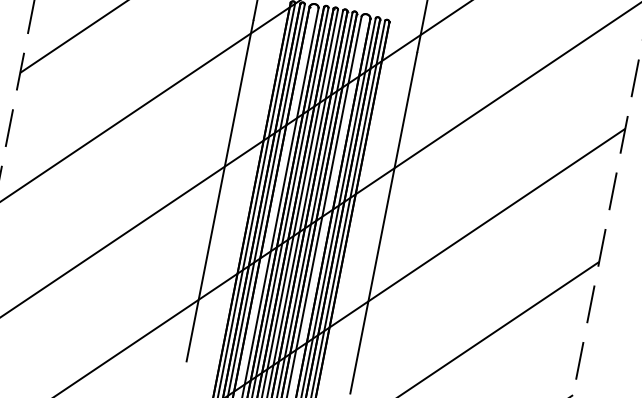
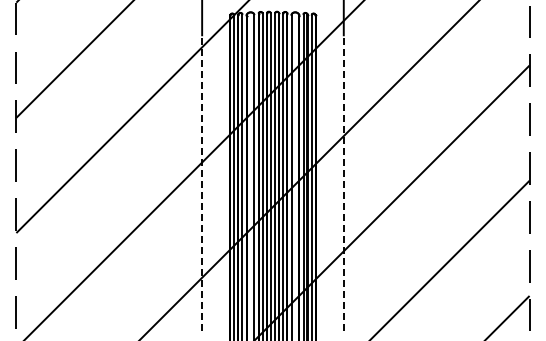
line: (220, 191) -> (202, 183), solid -> dashed
line: (383, 222) -> (343, 183), solid -> dashed

